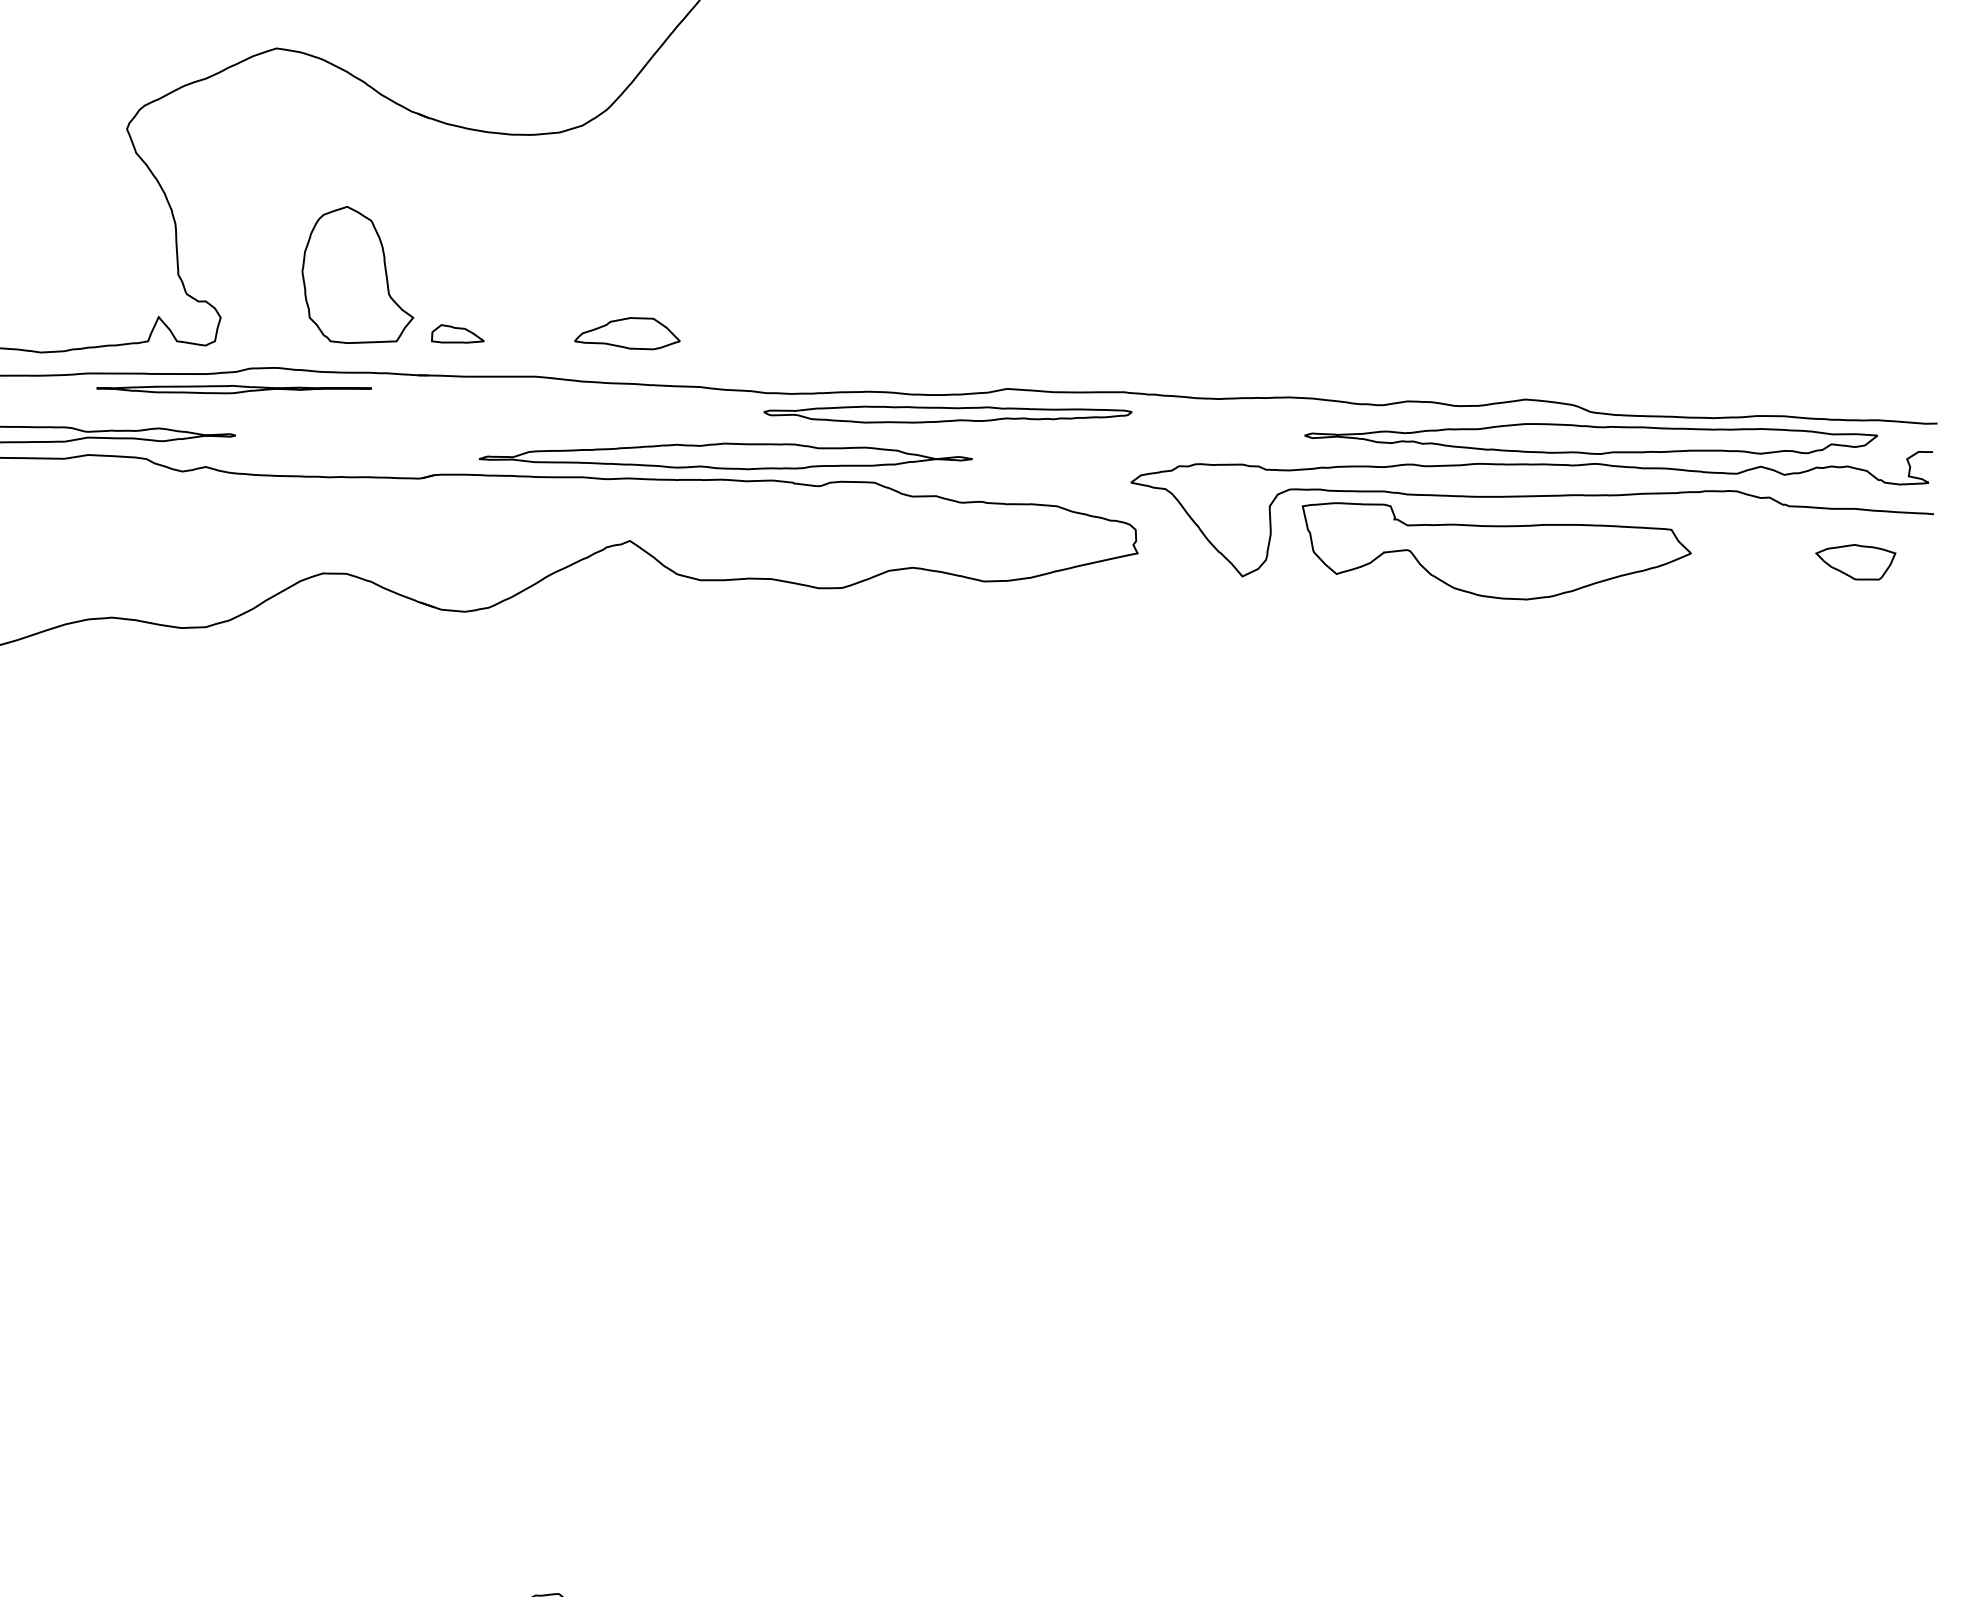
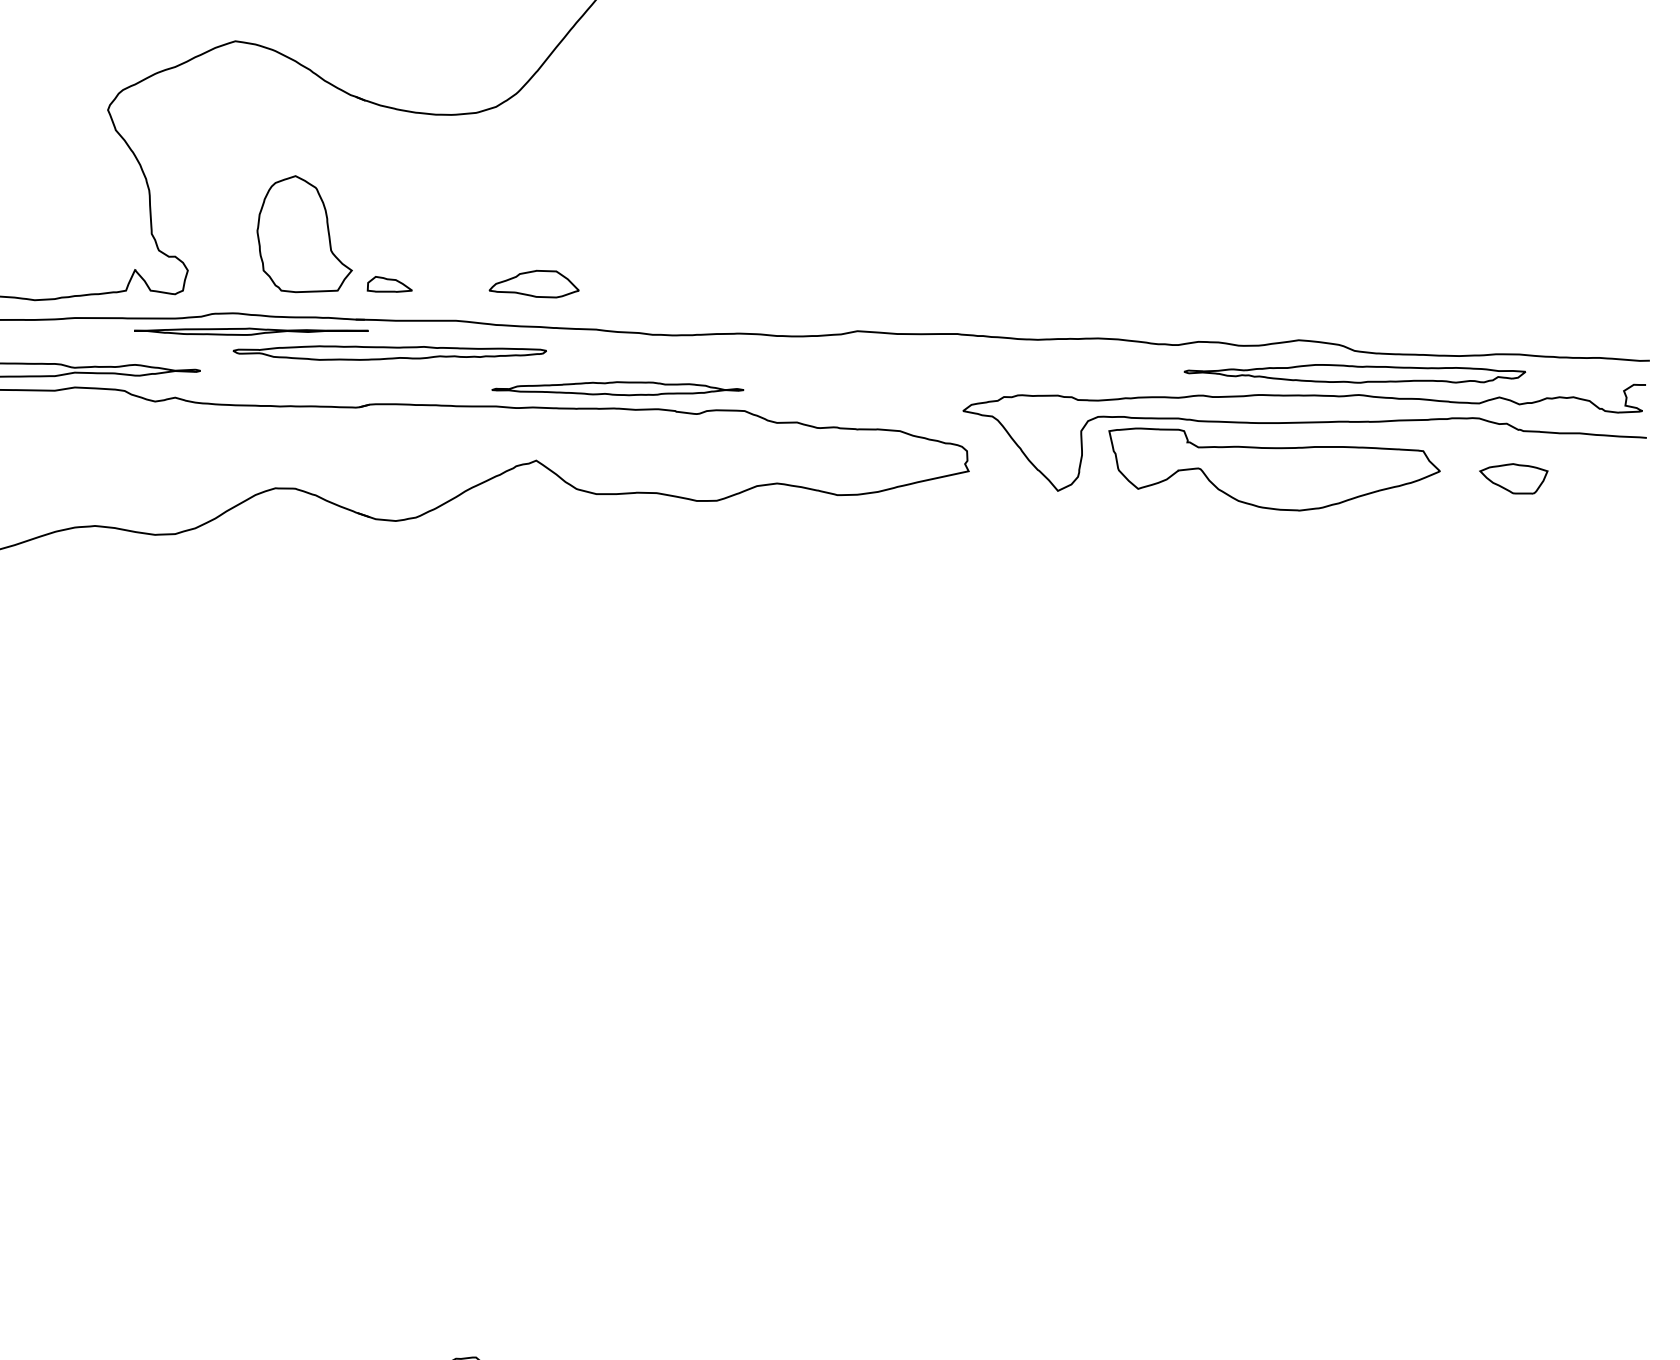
part: (233, 389) -> (250, 331), moved
part: (947, 414) -> (389, 352), moved
part: (1590, 438) -> (1354, 373), size x0.7
part: (725, 456) -> (617, 388), size x0.6
part: (1855, 562) -> (1513, 479), moved

